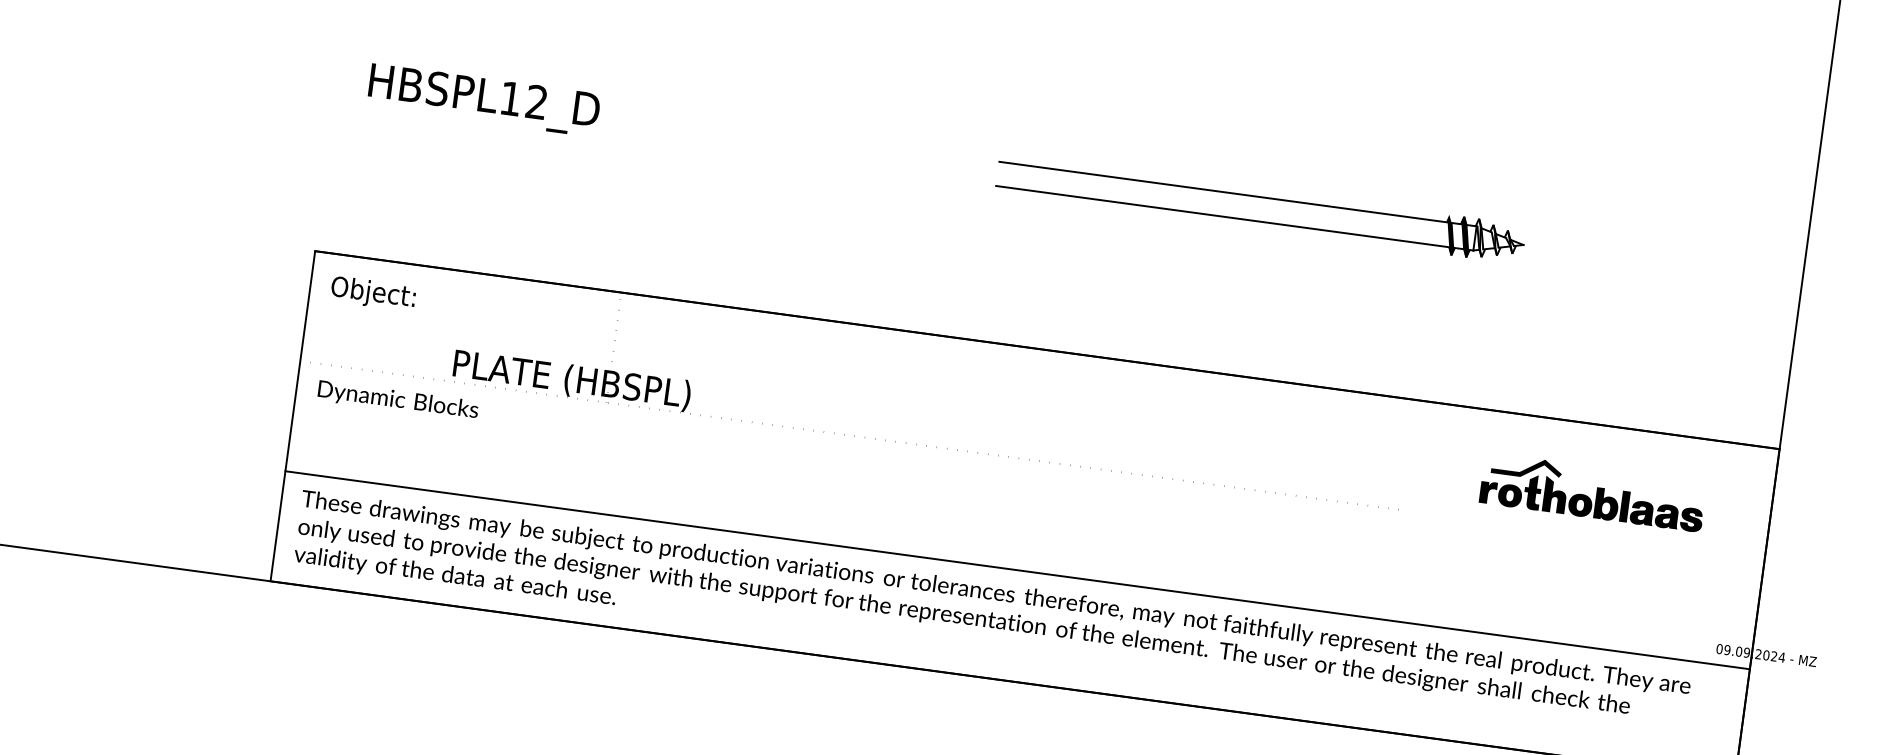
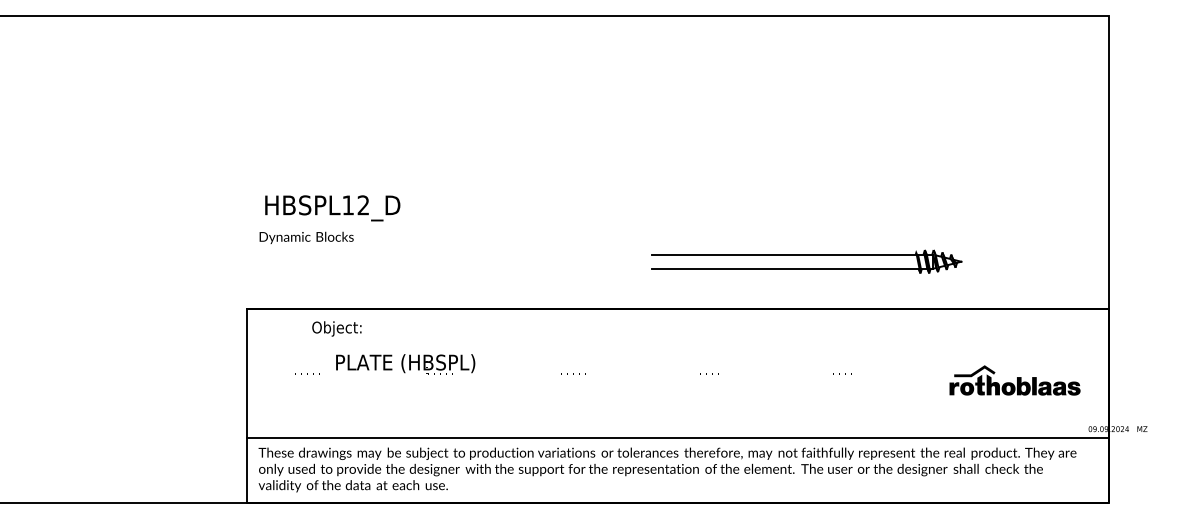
part: (1260, 209) -> (806, 261), moved
text: (372, 292) -> (336, 328), moved
text: (398, 400) -> (306, 237), moved
part: (1592, 492) -> (1014, 380), moved

